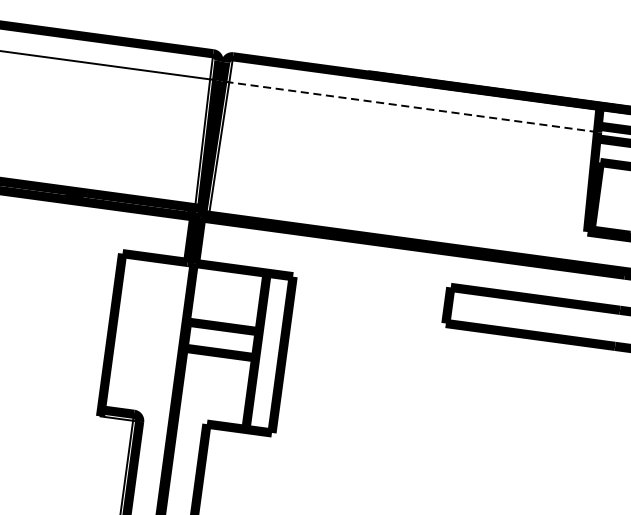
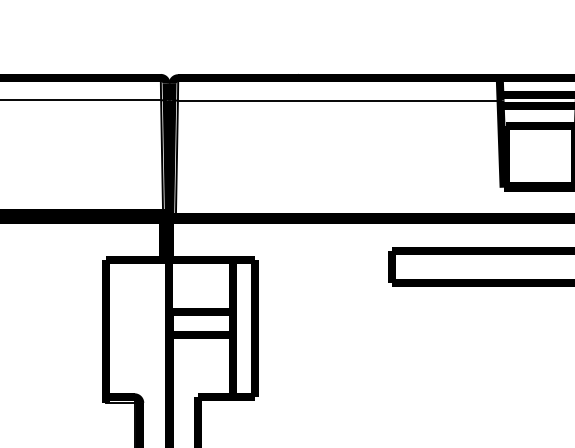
line: (412, 106) -> (338, 100), dashed -> solid

